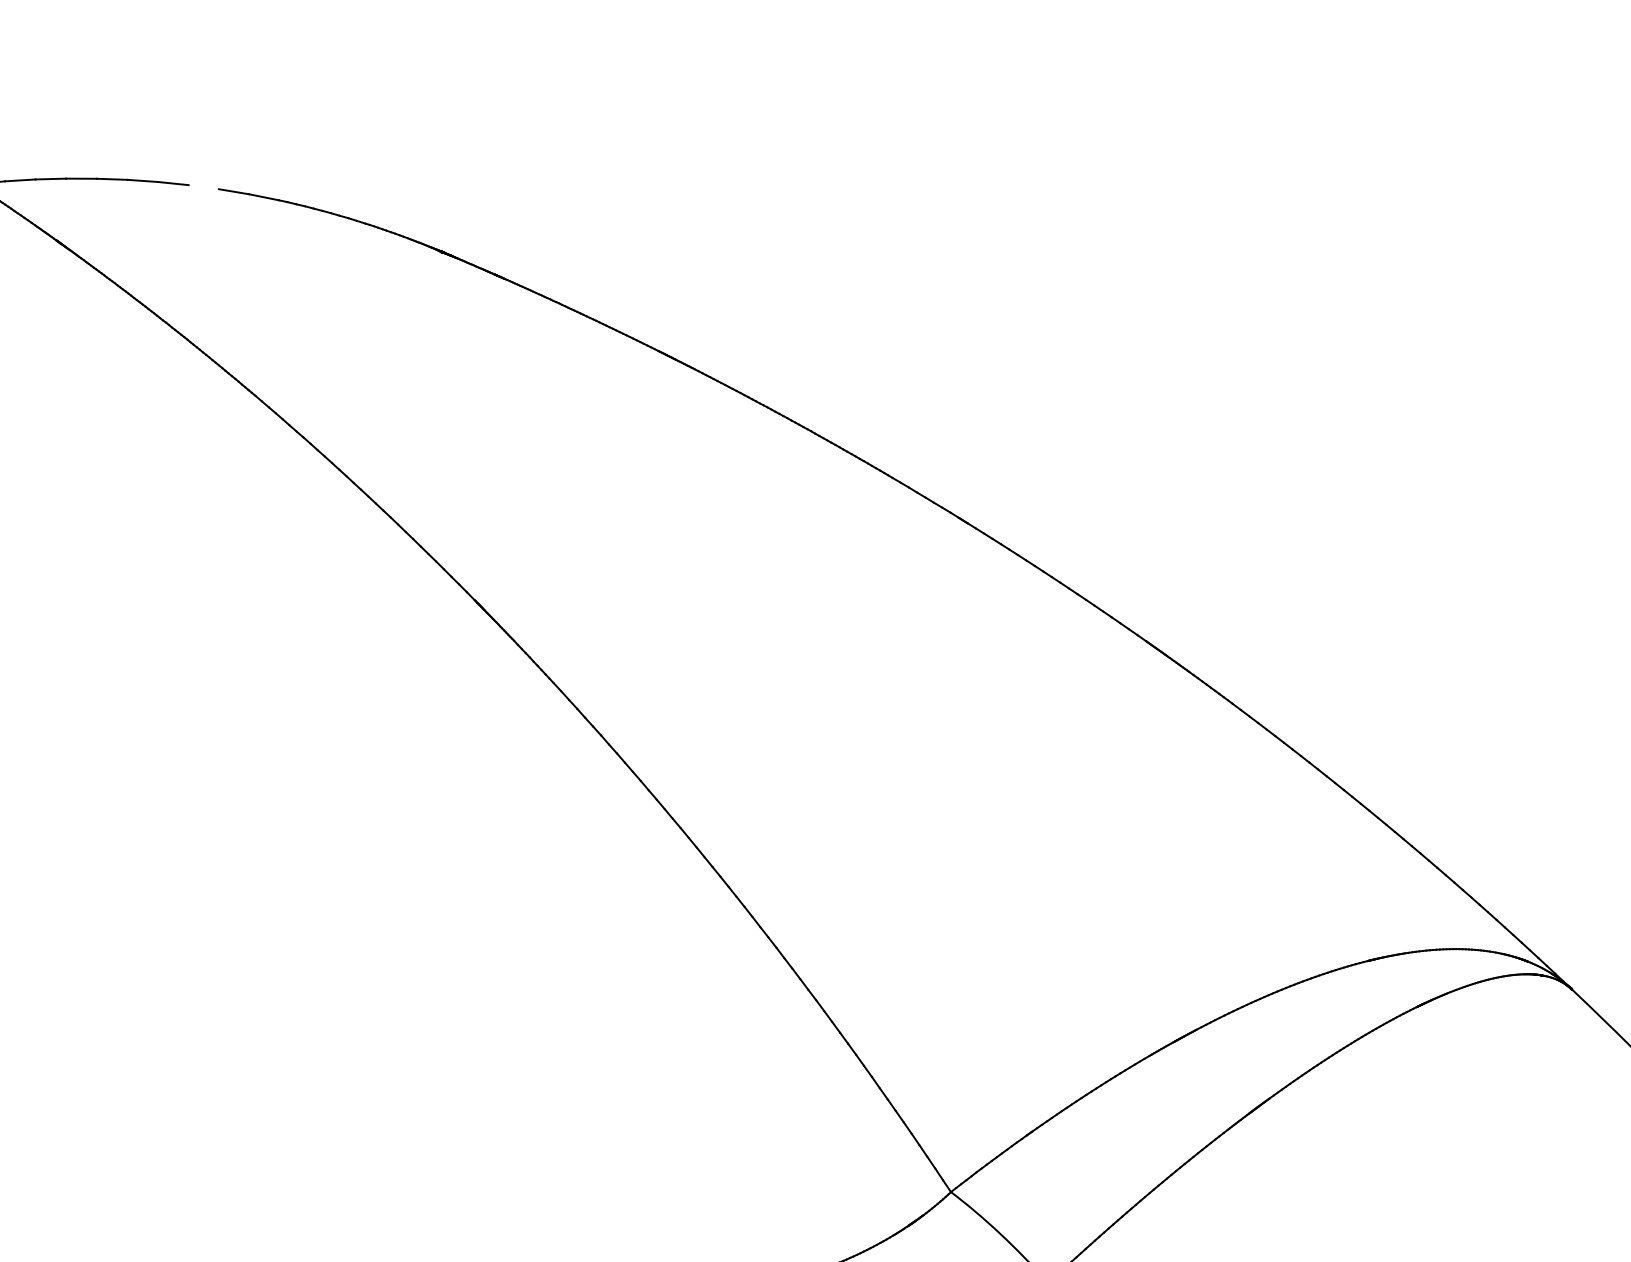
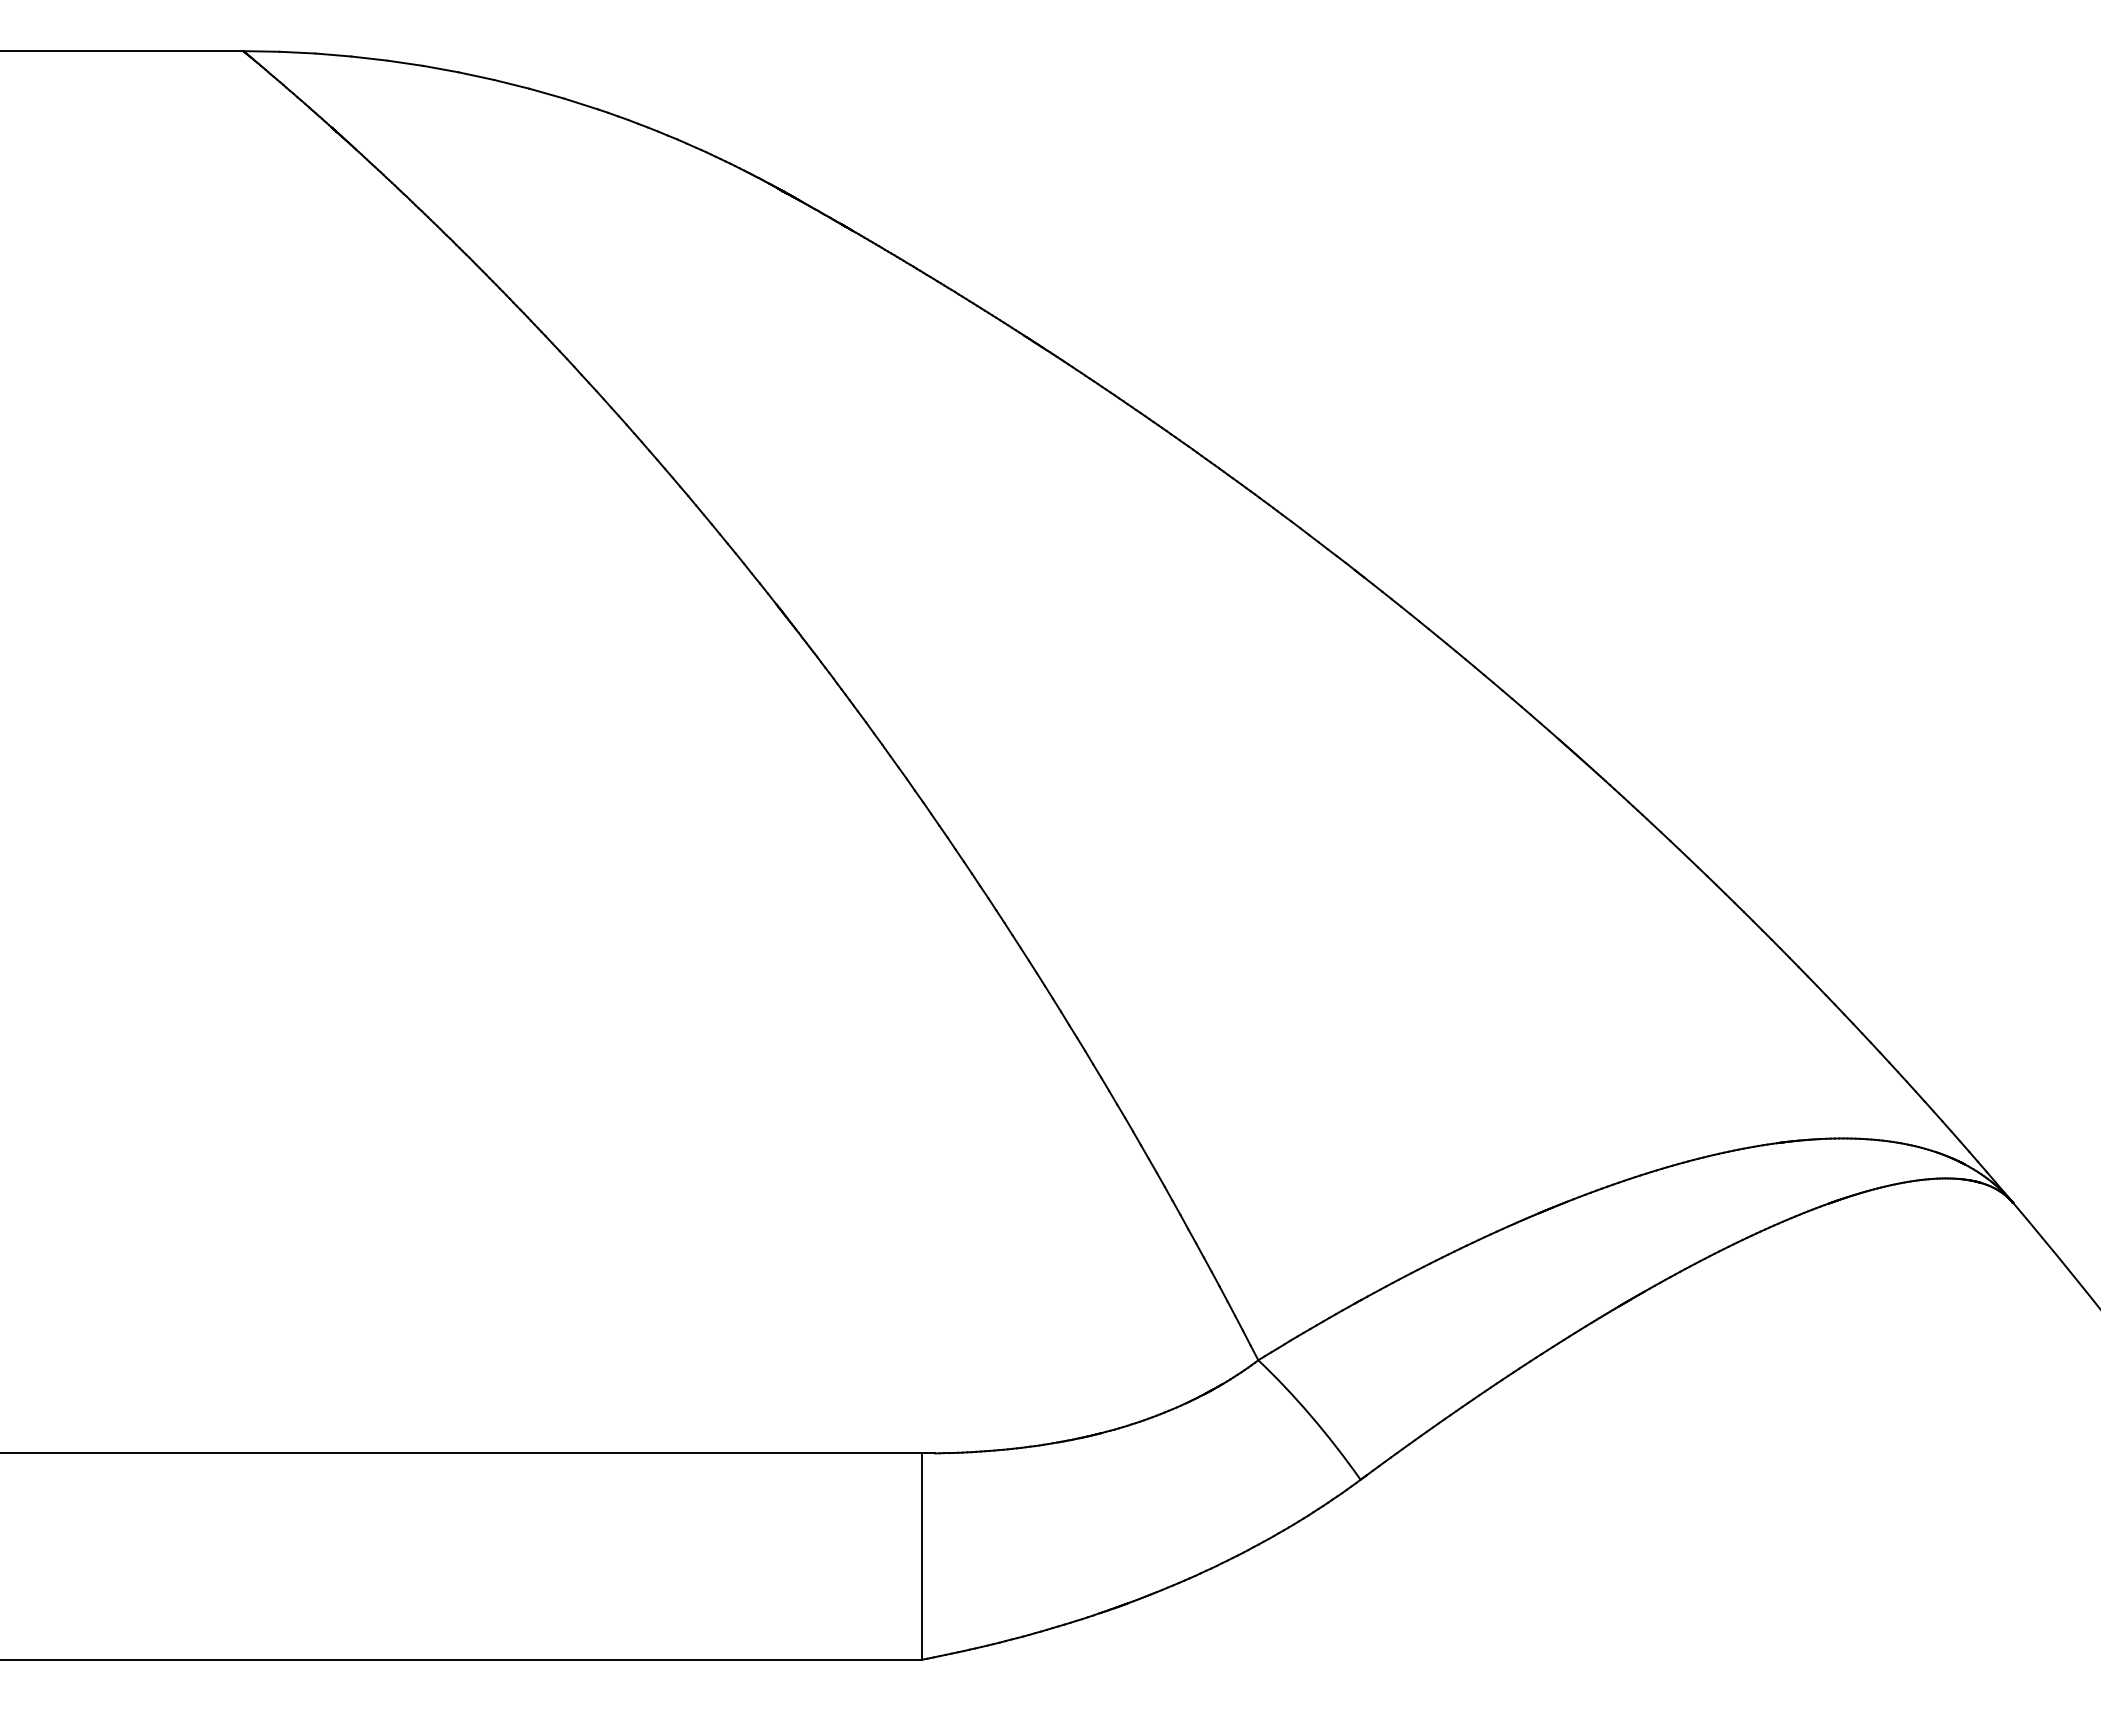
line: (203, 187) -> (511, 84), added

